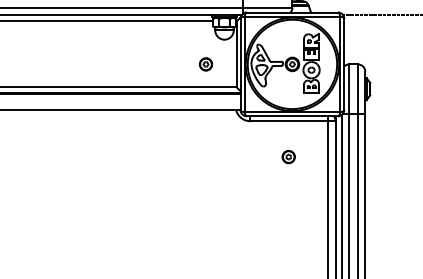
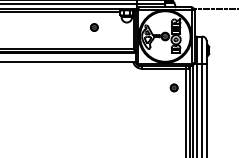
part: (206, 64) -> (94, 27), moved
part: (287, 156) -> (173, 87), moved

